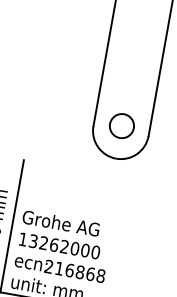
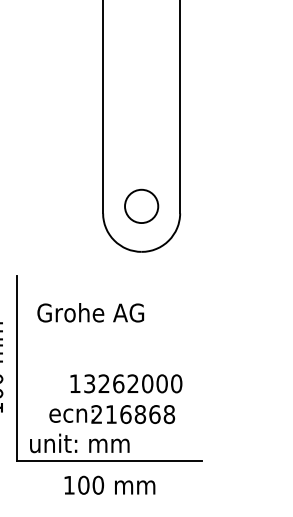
text: (61, 223) -> (90, 312), moved
text: (59, 245) -> (126, 383), moved
text: (60, 268) -> (112, 414), moved

